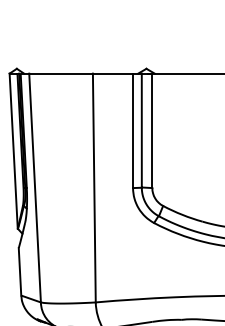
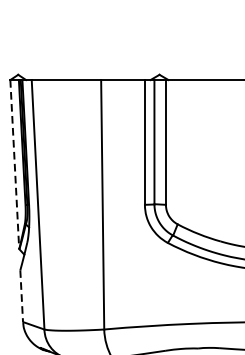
line: (13, 151) -> (14, 164), solid -> dashed
line: (20, 271) -> (22, 295), solid -> dashed

